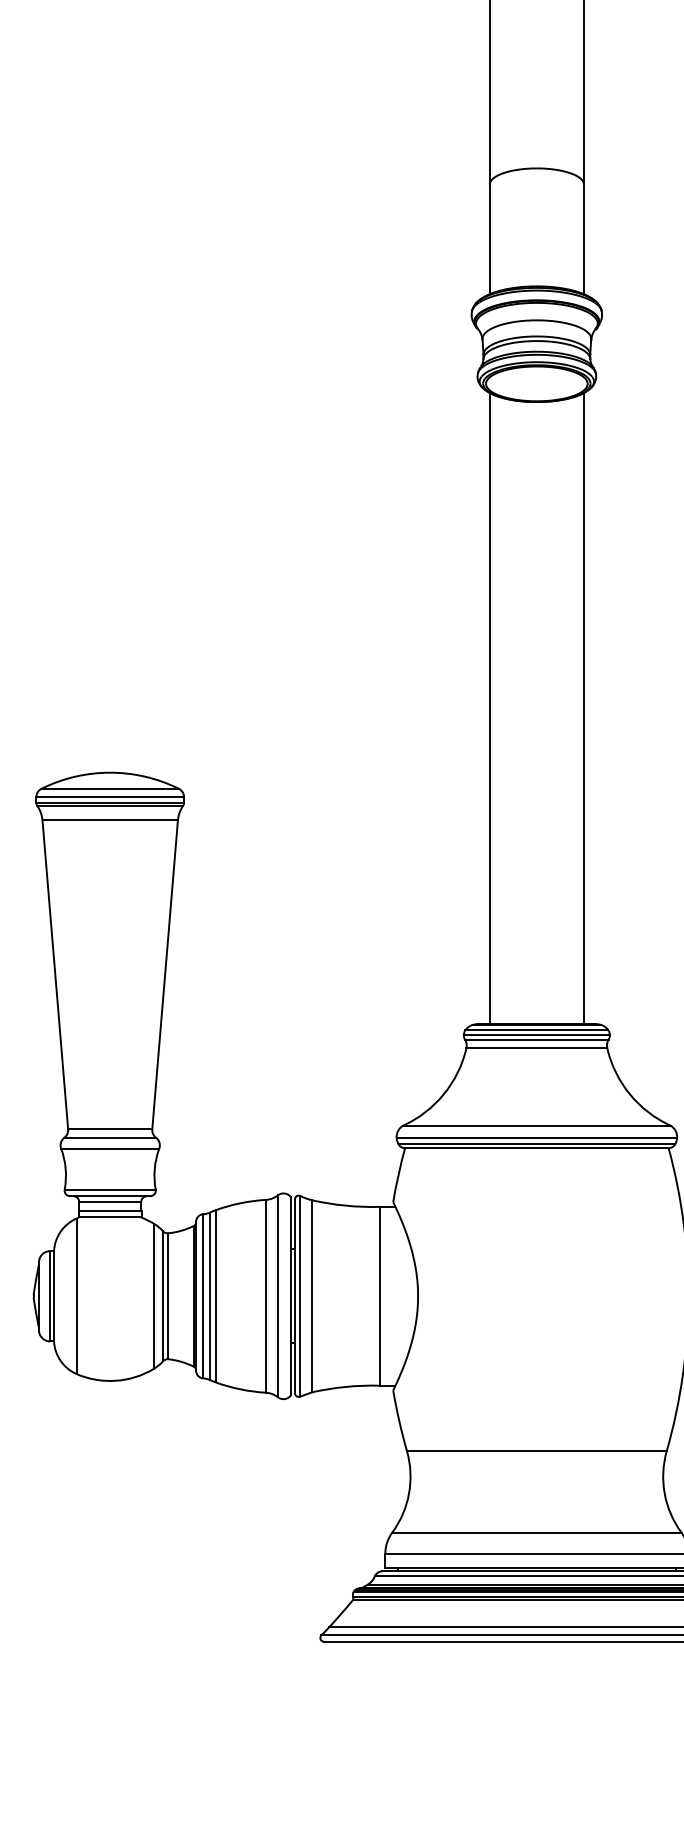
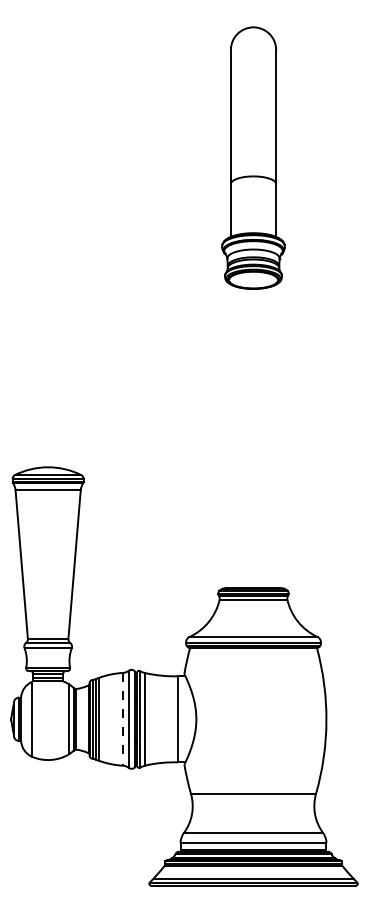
line: (489, 708) -> (230, 436), removed
line: (584, 708) -> (276, 436), removed
line: (266, 1296) -> (123, 719), solid -> dashed

